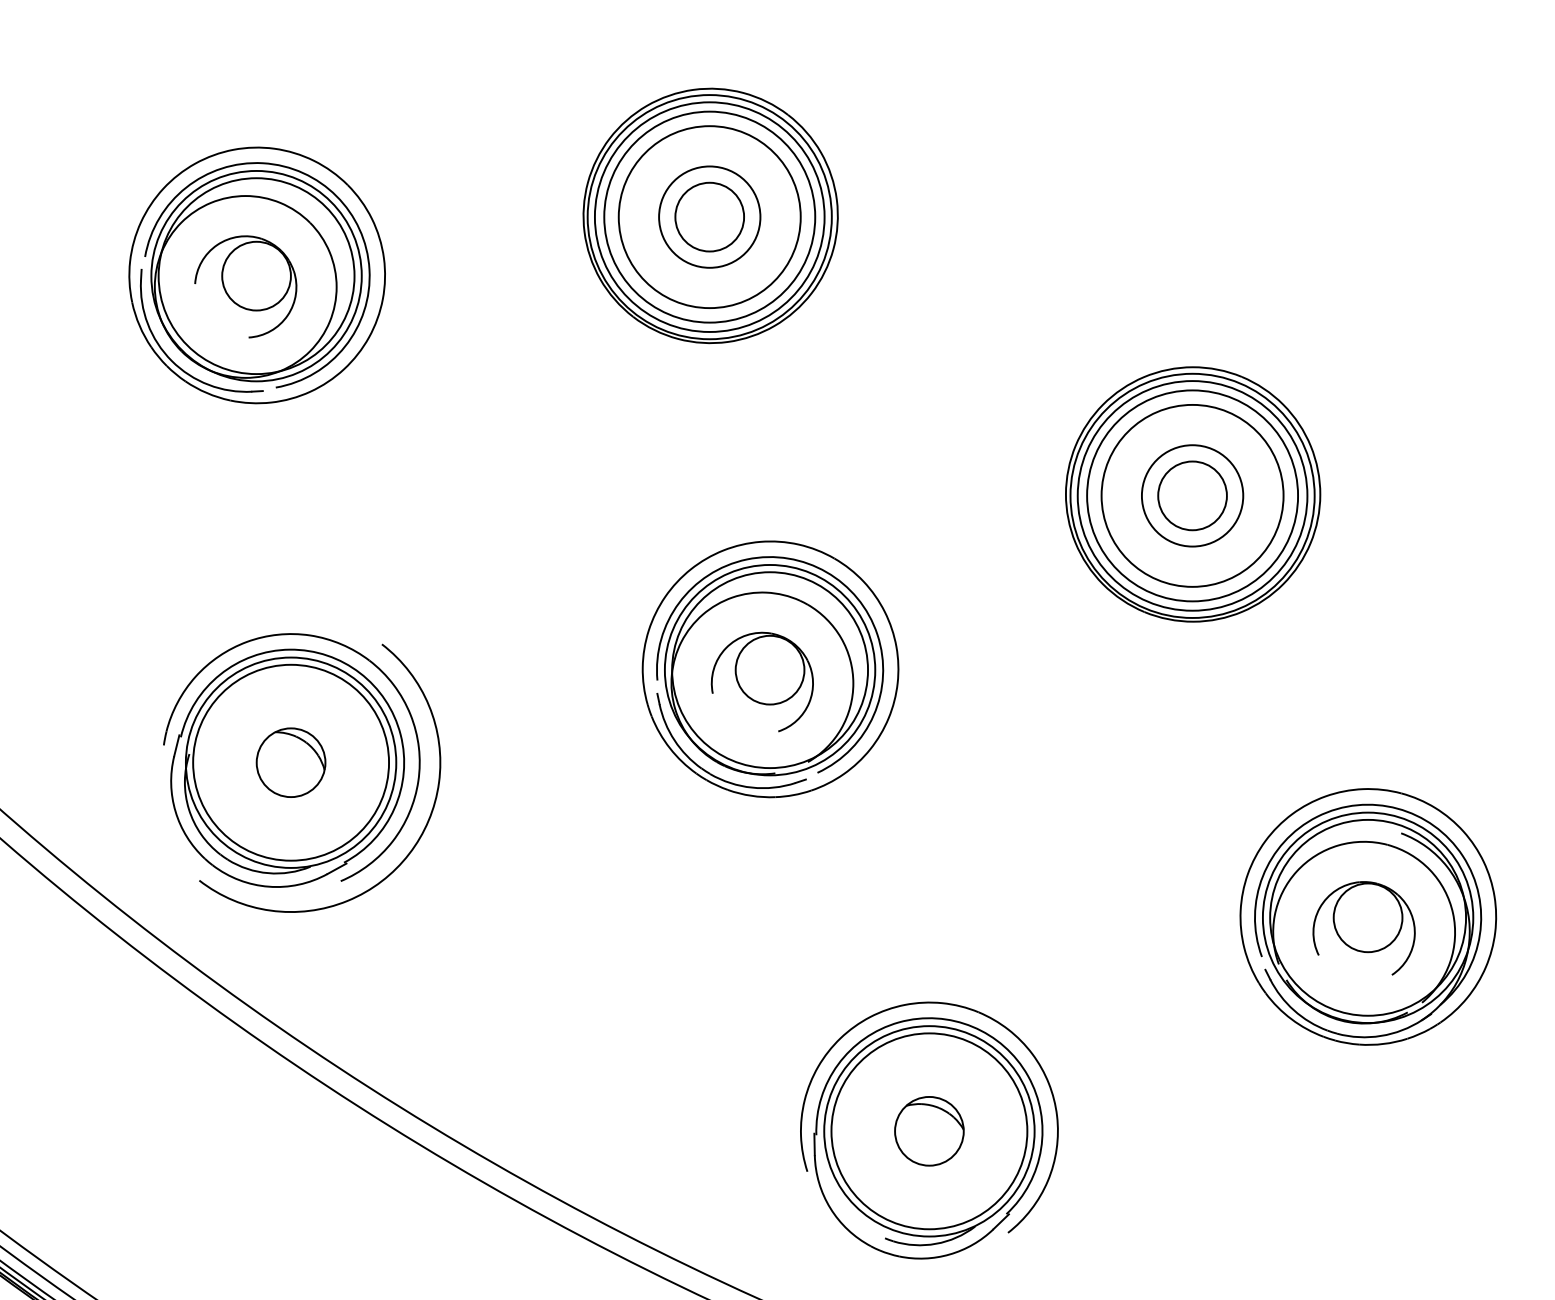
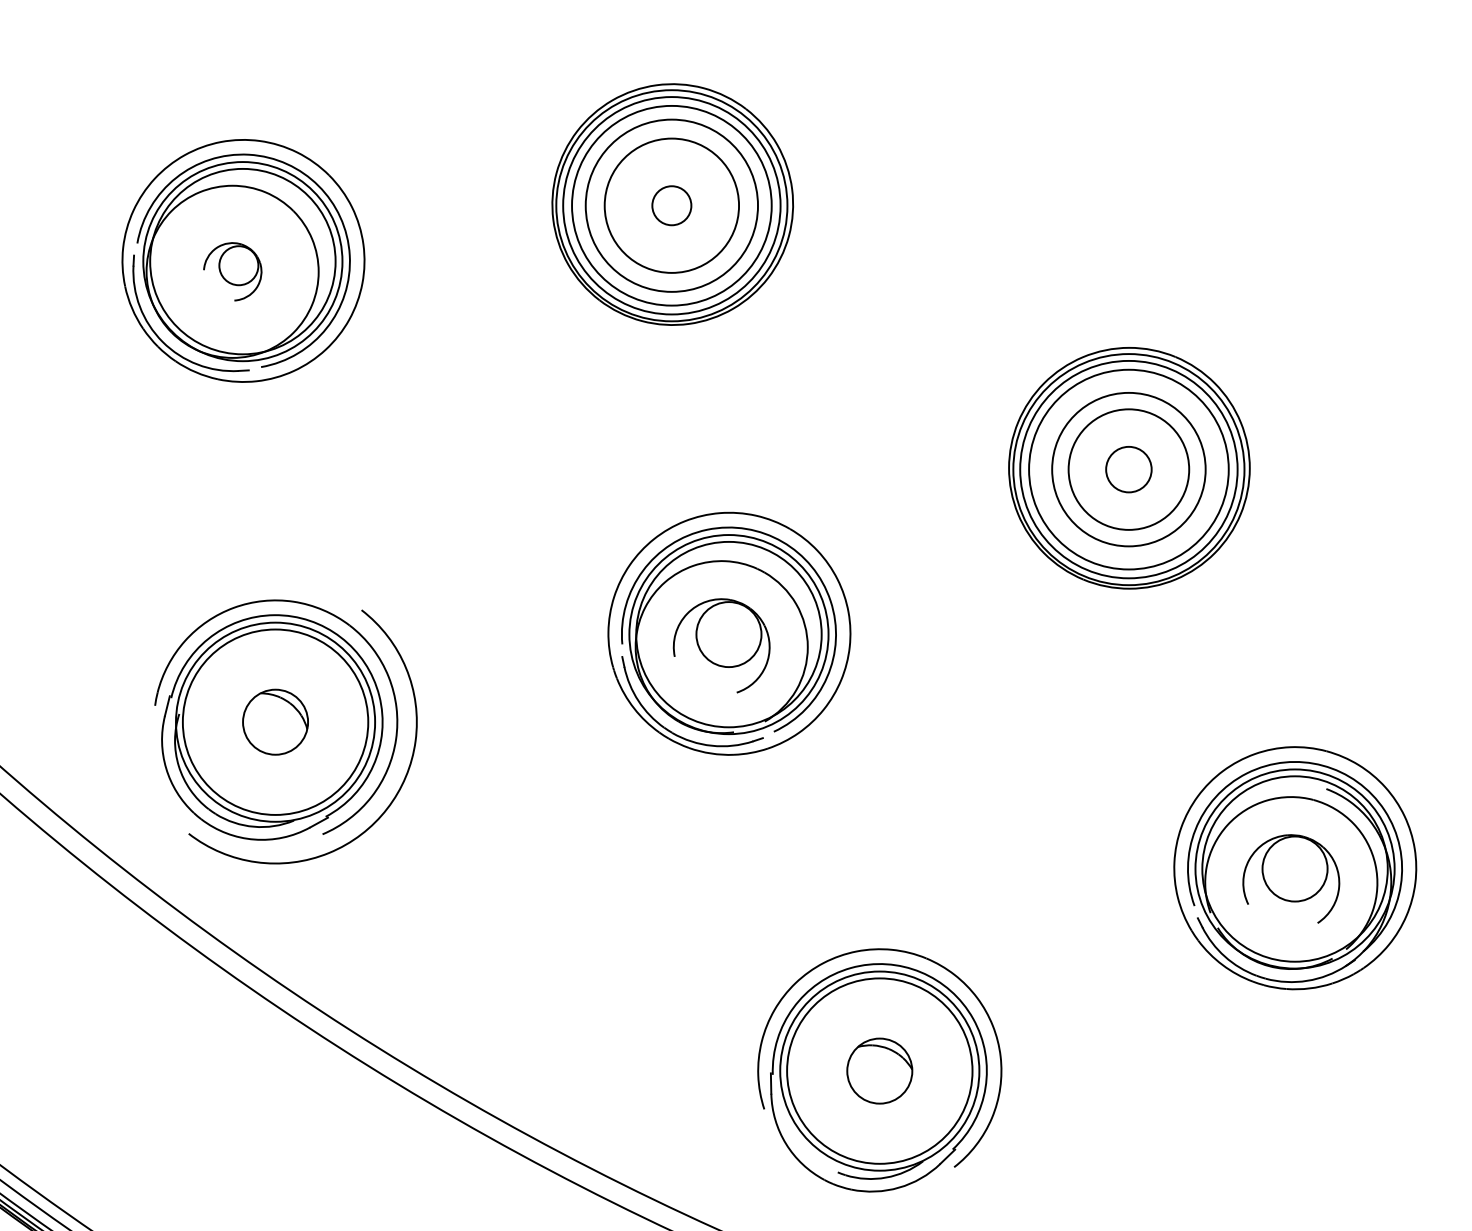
circle: (709, 216) -> (671, 205), size x0.6
circle: (709, 216) -> (671, 205), size x1.4
part: (245, 286) -> (232, 271), size x0.6
circle: (1192, 495) -> (1128, 469), size x0.7
circle: (1192, 495) -> (1128, 469), size x0.7
circle: (1192, 495) -> (1128, 469), size x1.6

